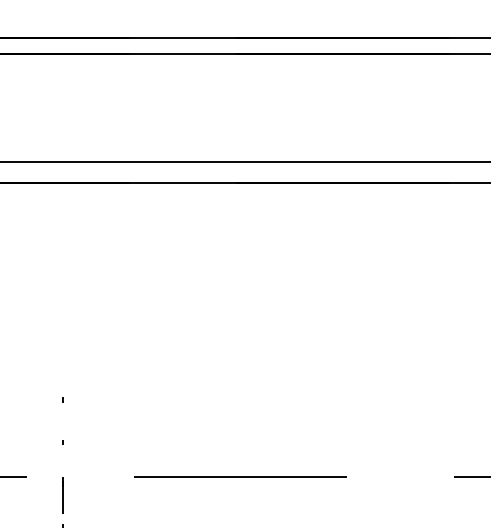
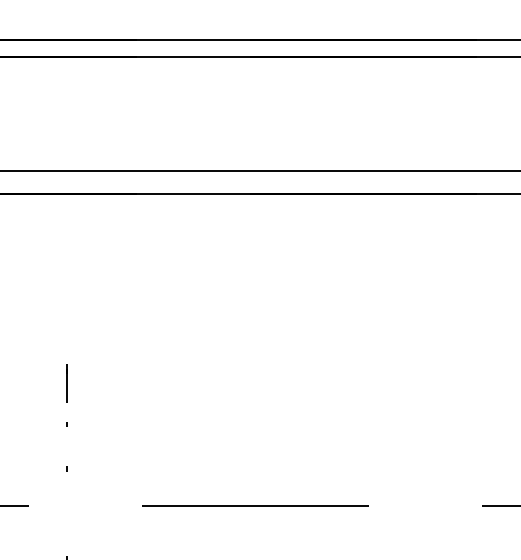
line: (62, 495) -> (66, 383), moved

